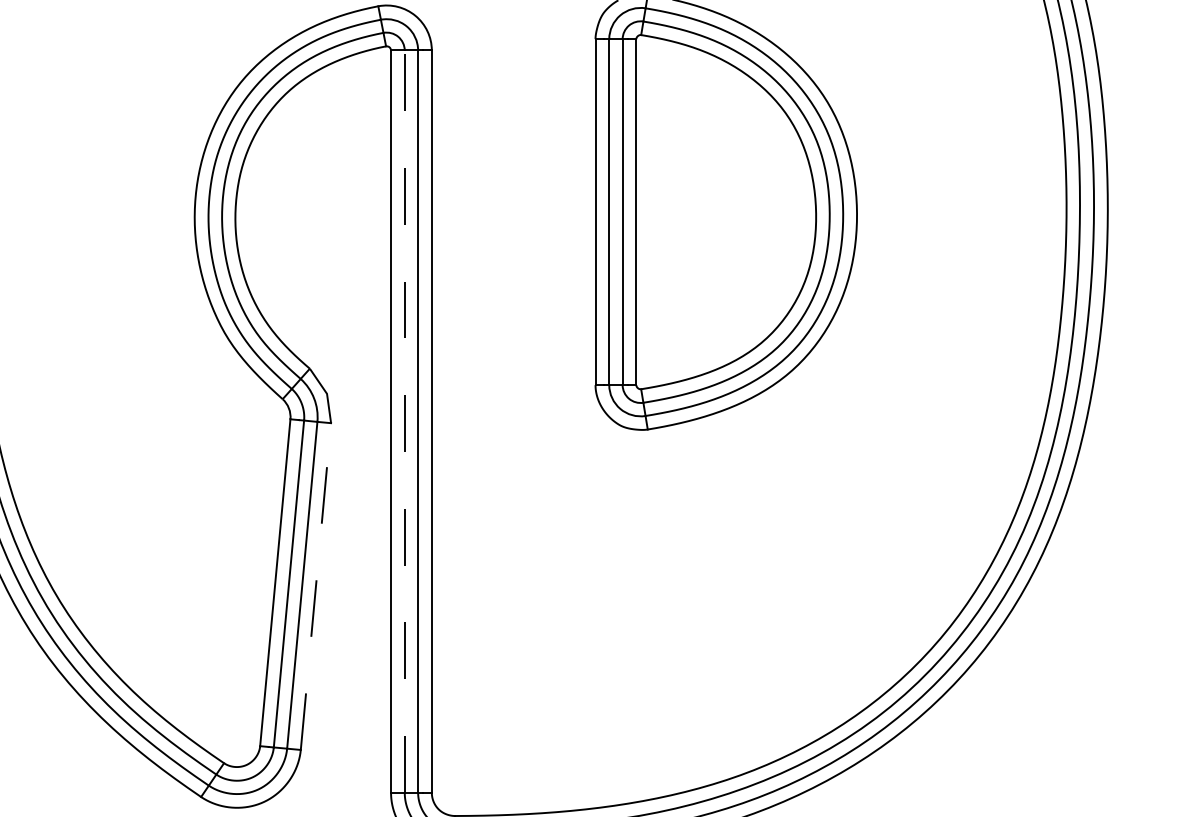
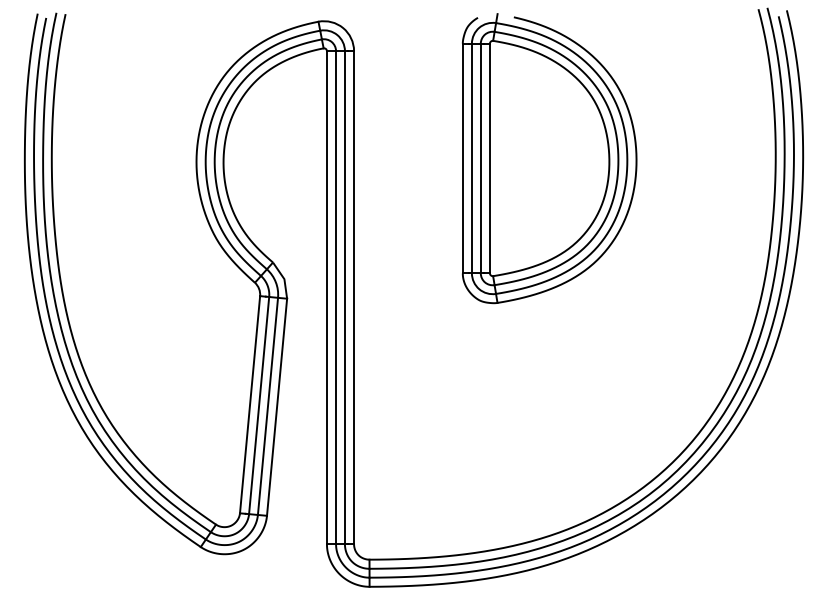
line: (405, 421) -> (336, 297), dashed -> solid
line: (316, 585) -> (277, 406), dashed -> solid

